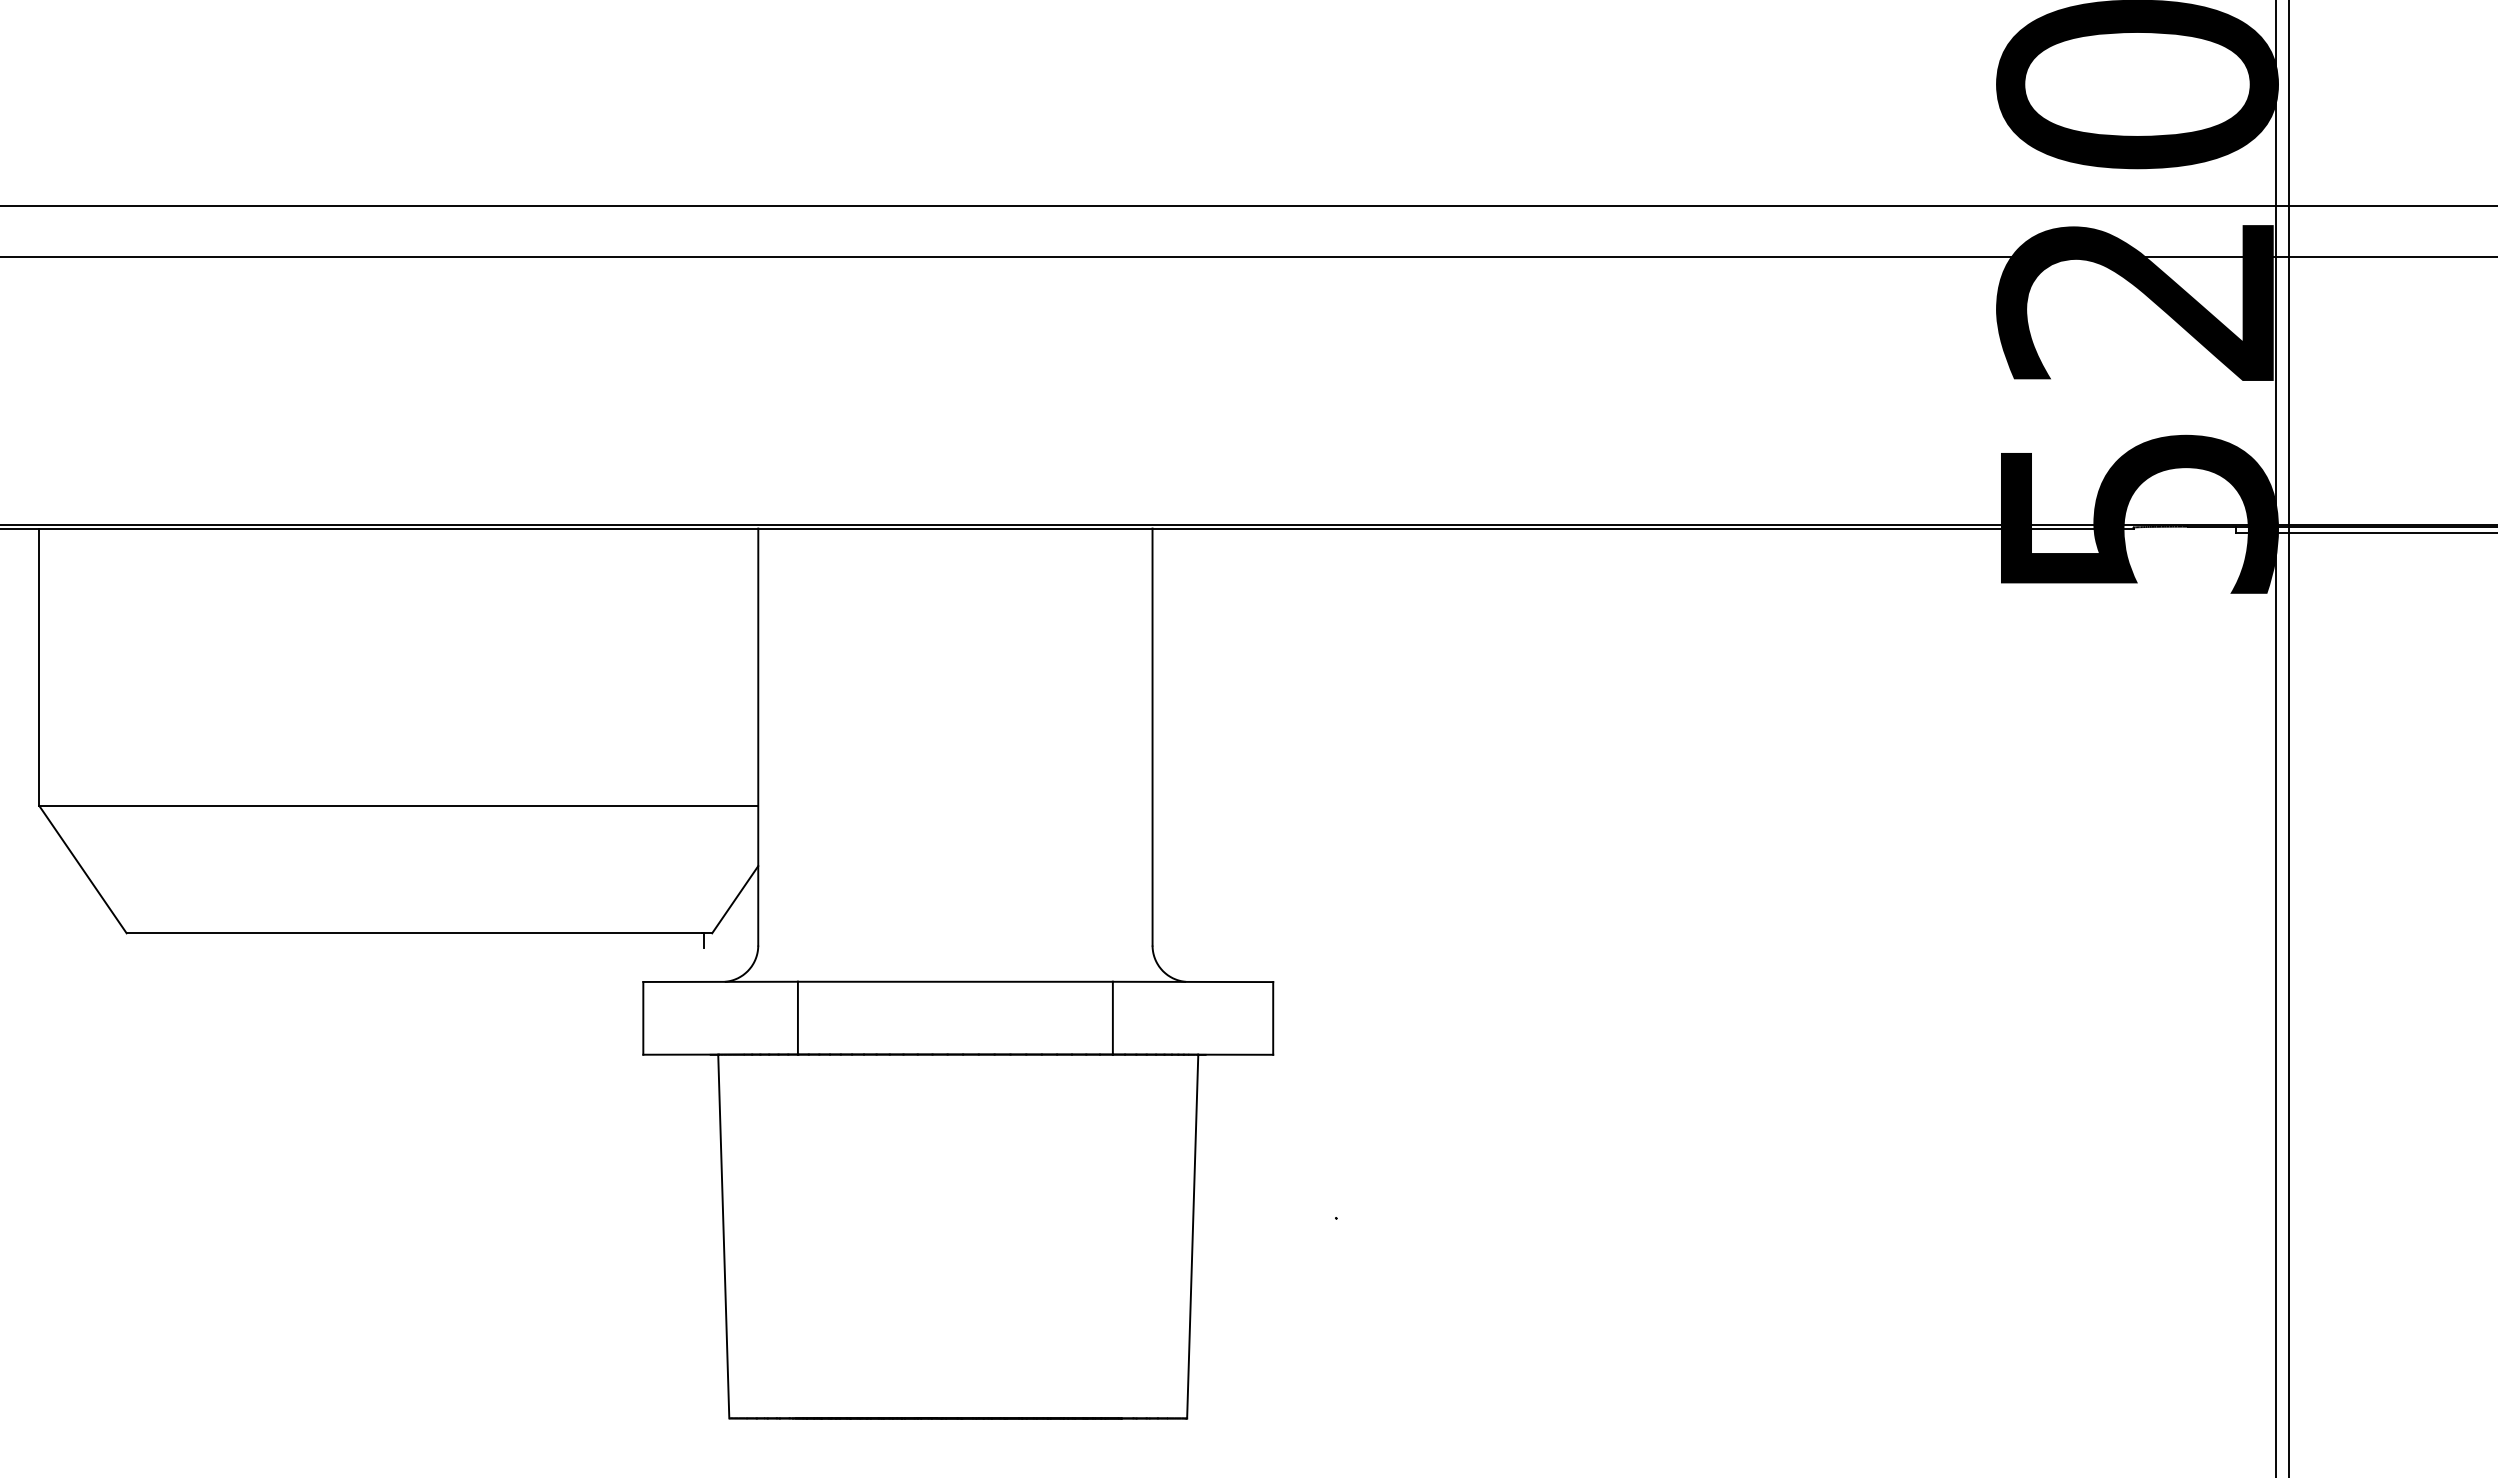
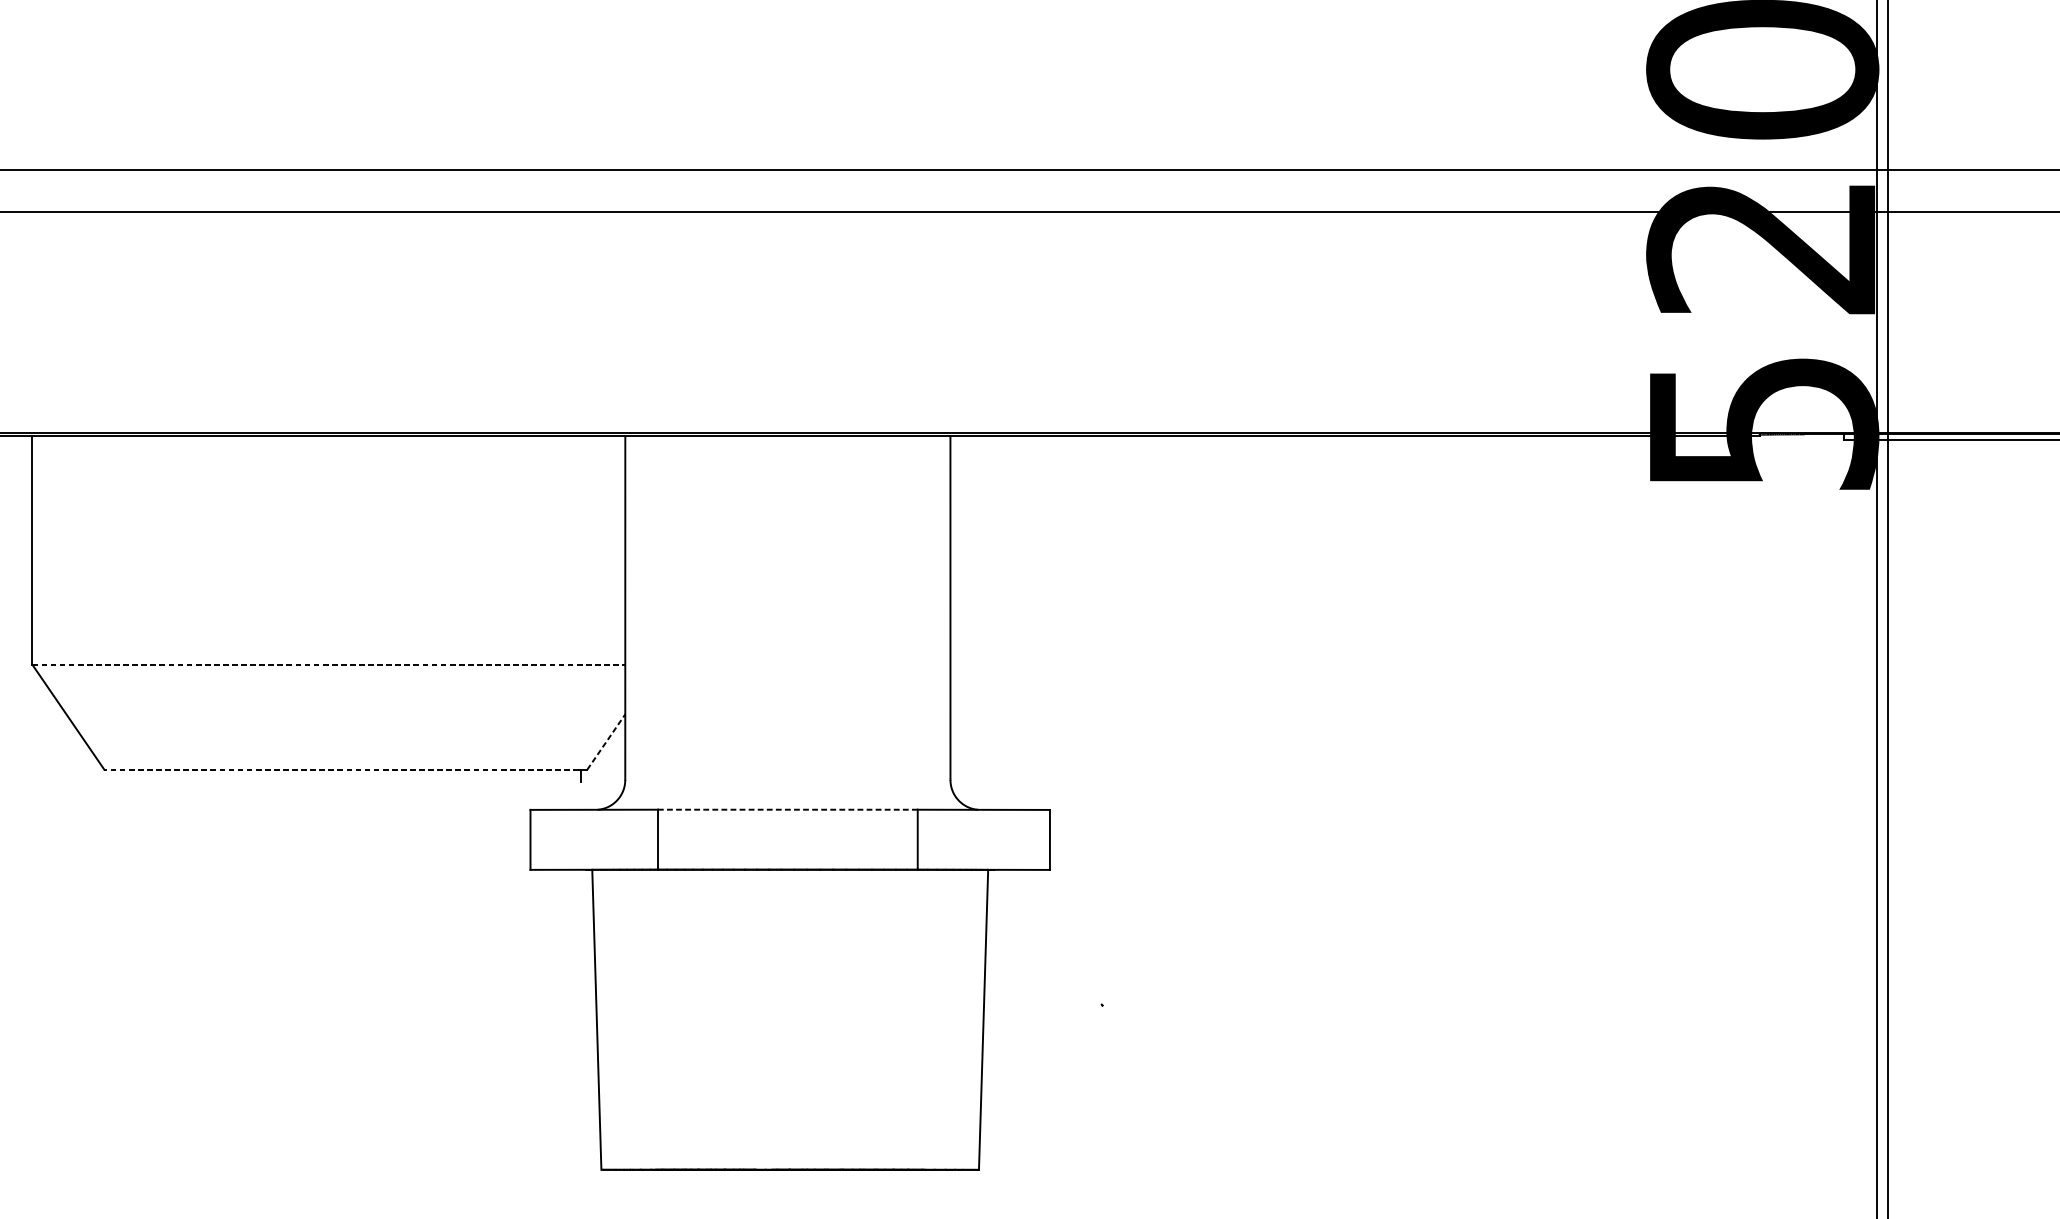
line: (399, 806) -> (329, 665), solid -> dashed
line: (735, 899) -> (606, 741), solid -> dashed
line: (414, 933) -> (341, 769), solid -> dashed
line: (954, 981) -> (787, 809), solid -> dashed

